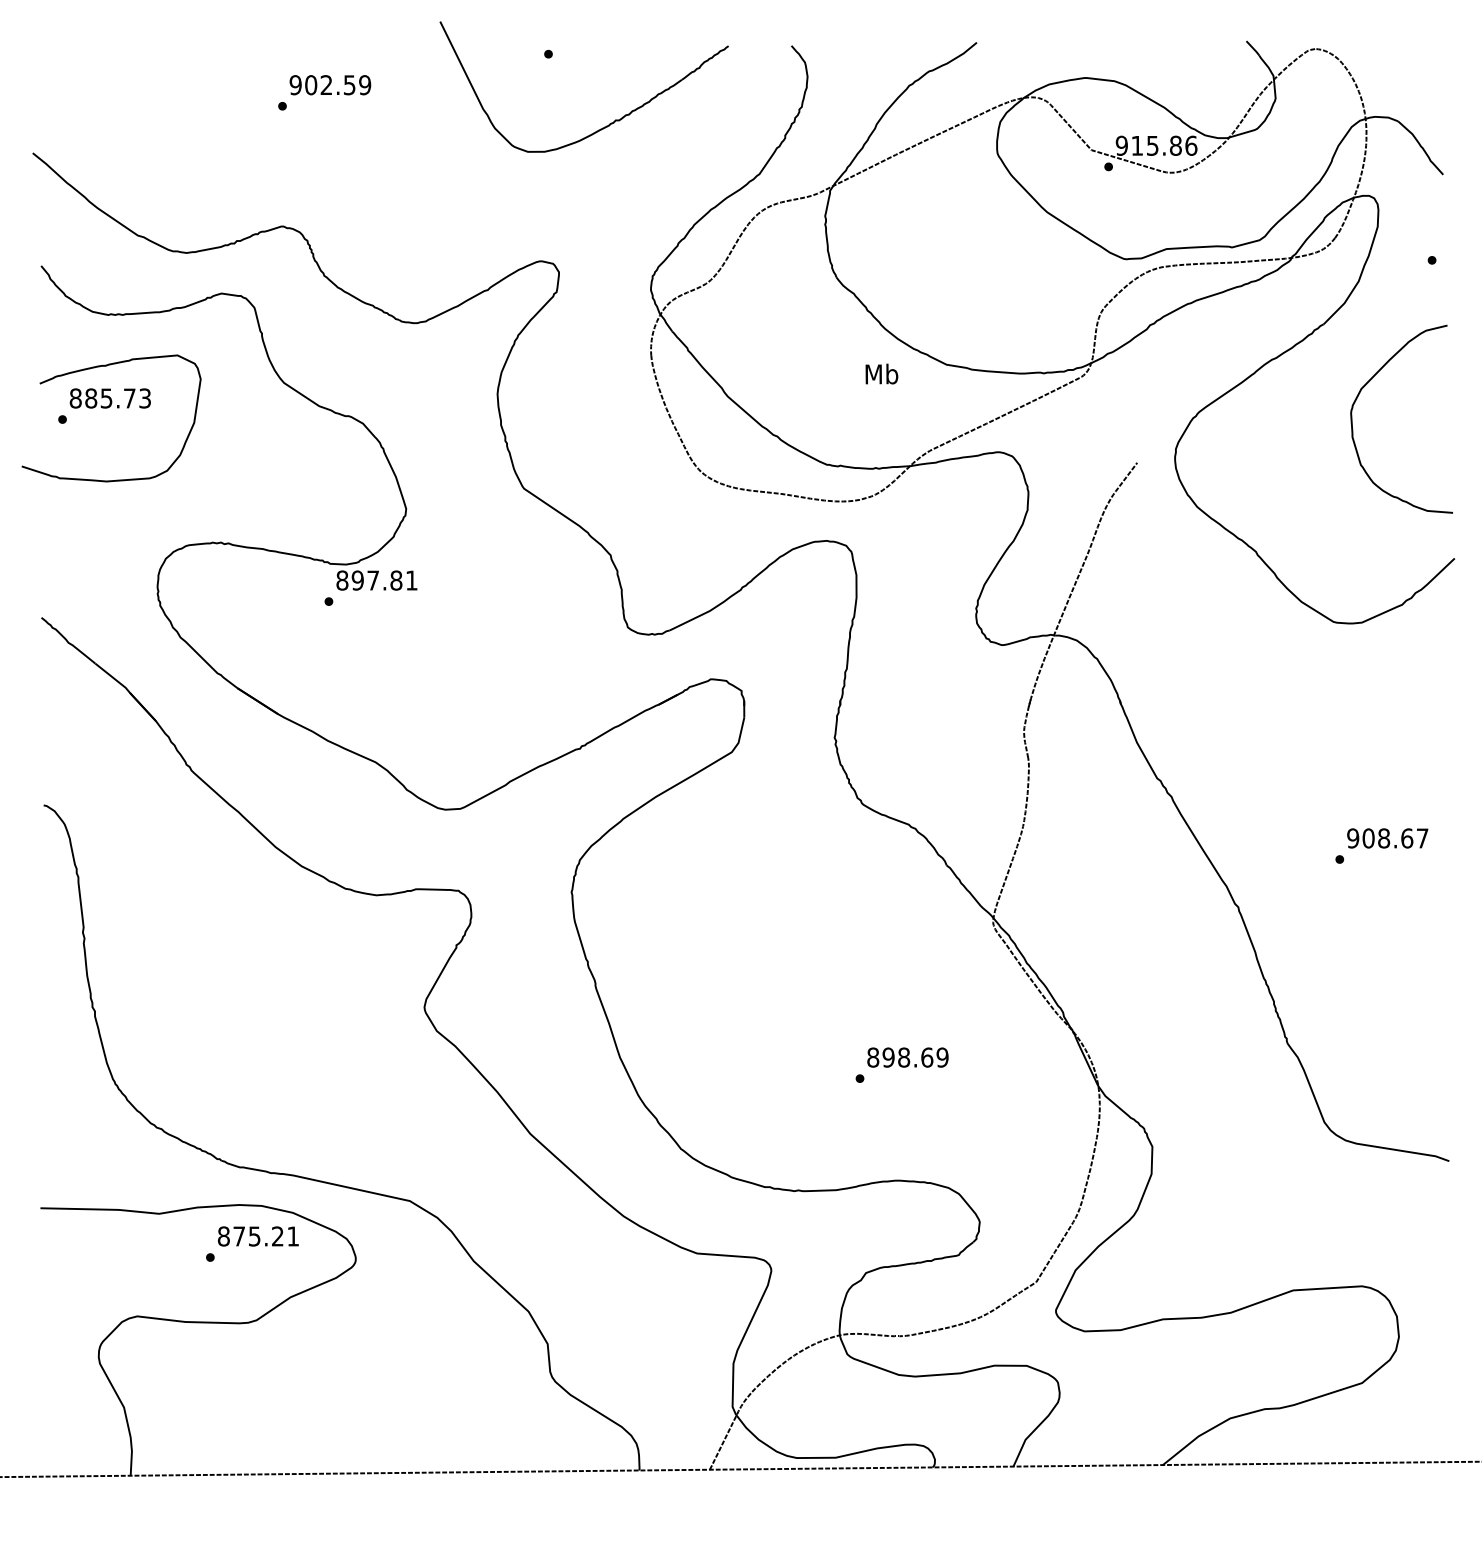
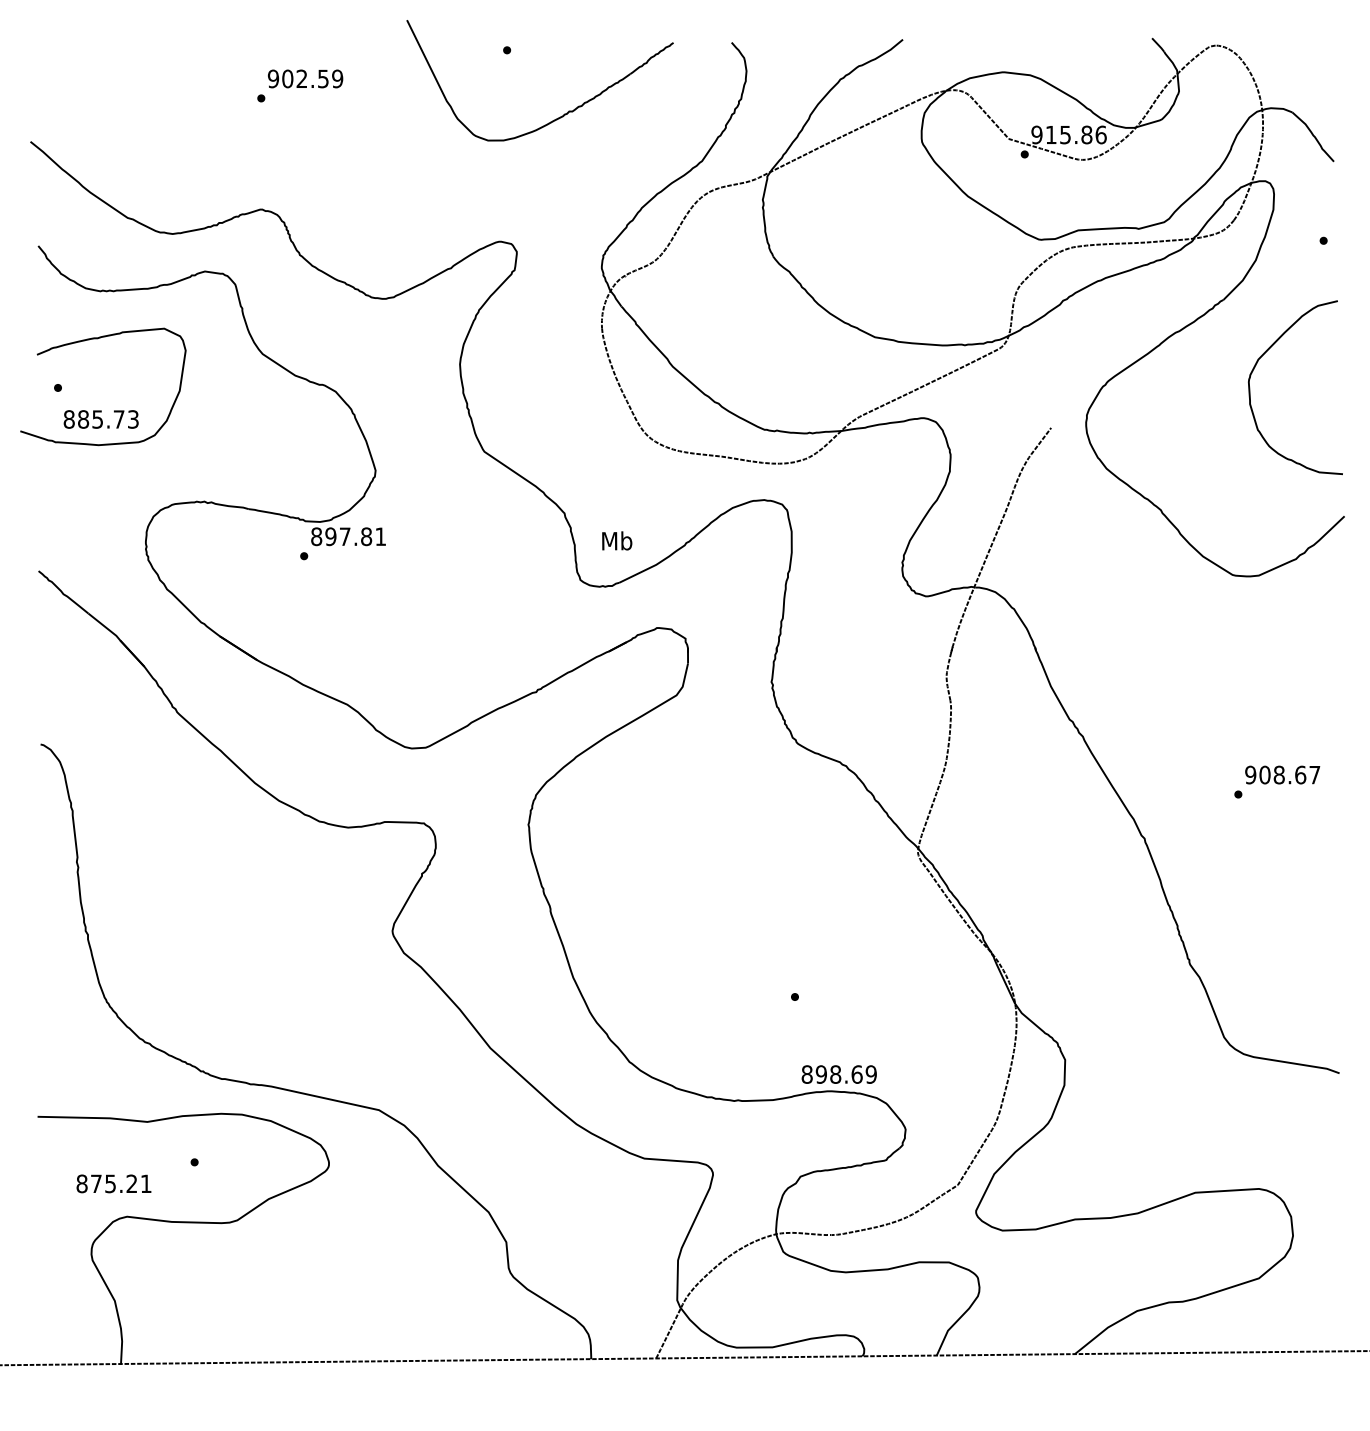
text: (882, 373) -> (617, 540), moved
text: (109, 398) -> (100, 419), moved
text: (907, 1057) -> (838, 1074), moved
text: (257, 1236) -> (113, 1183), moved

